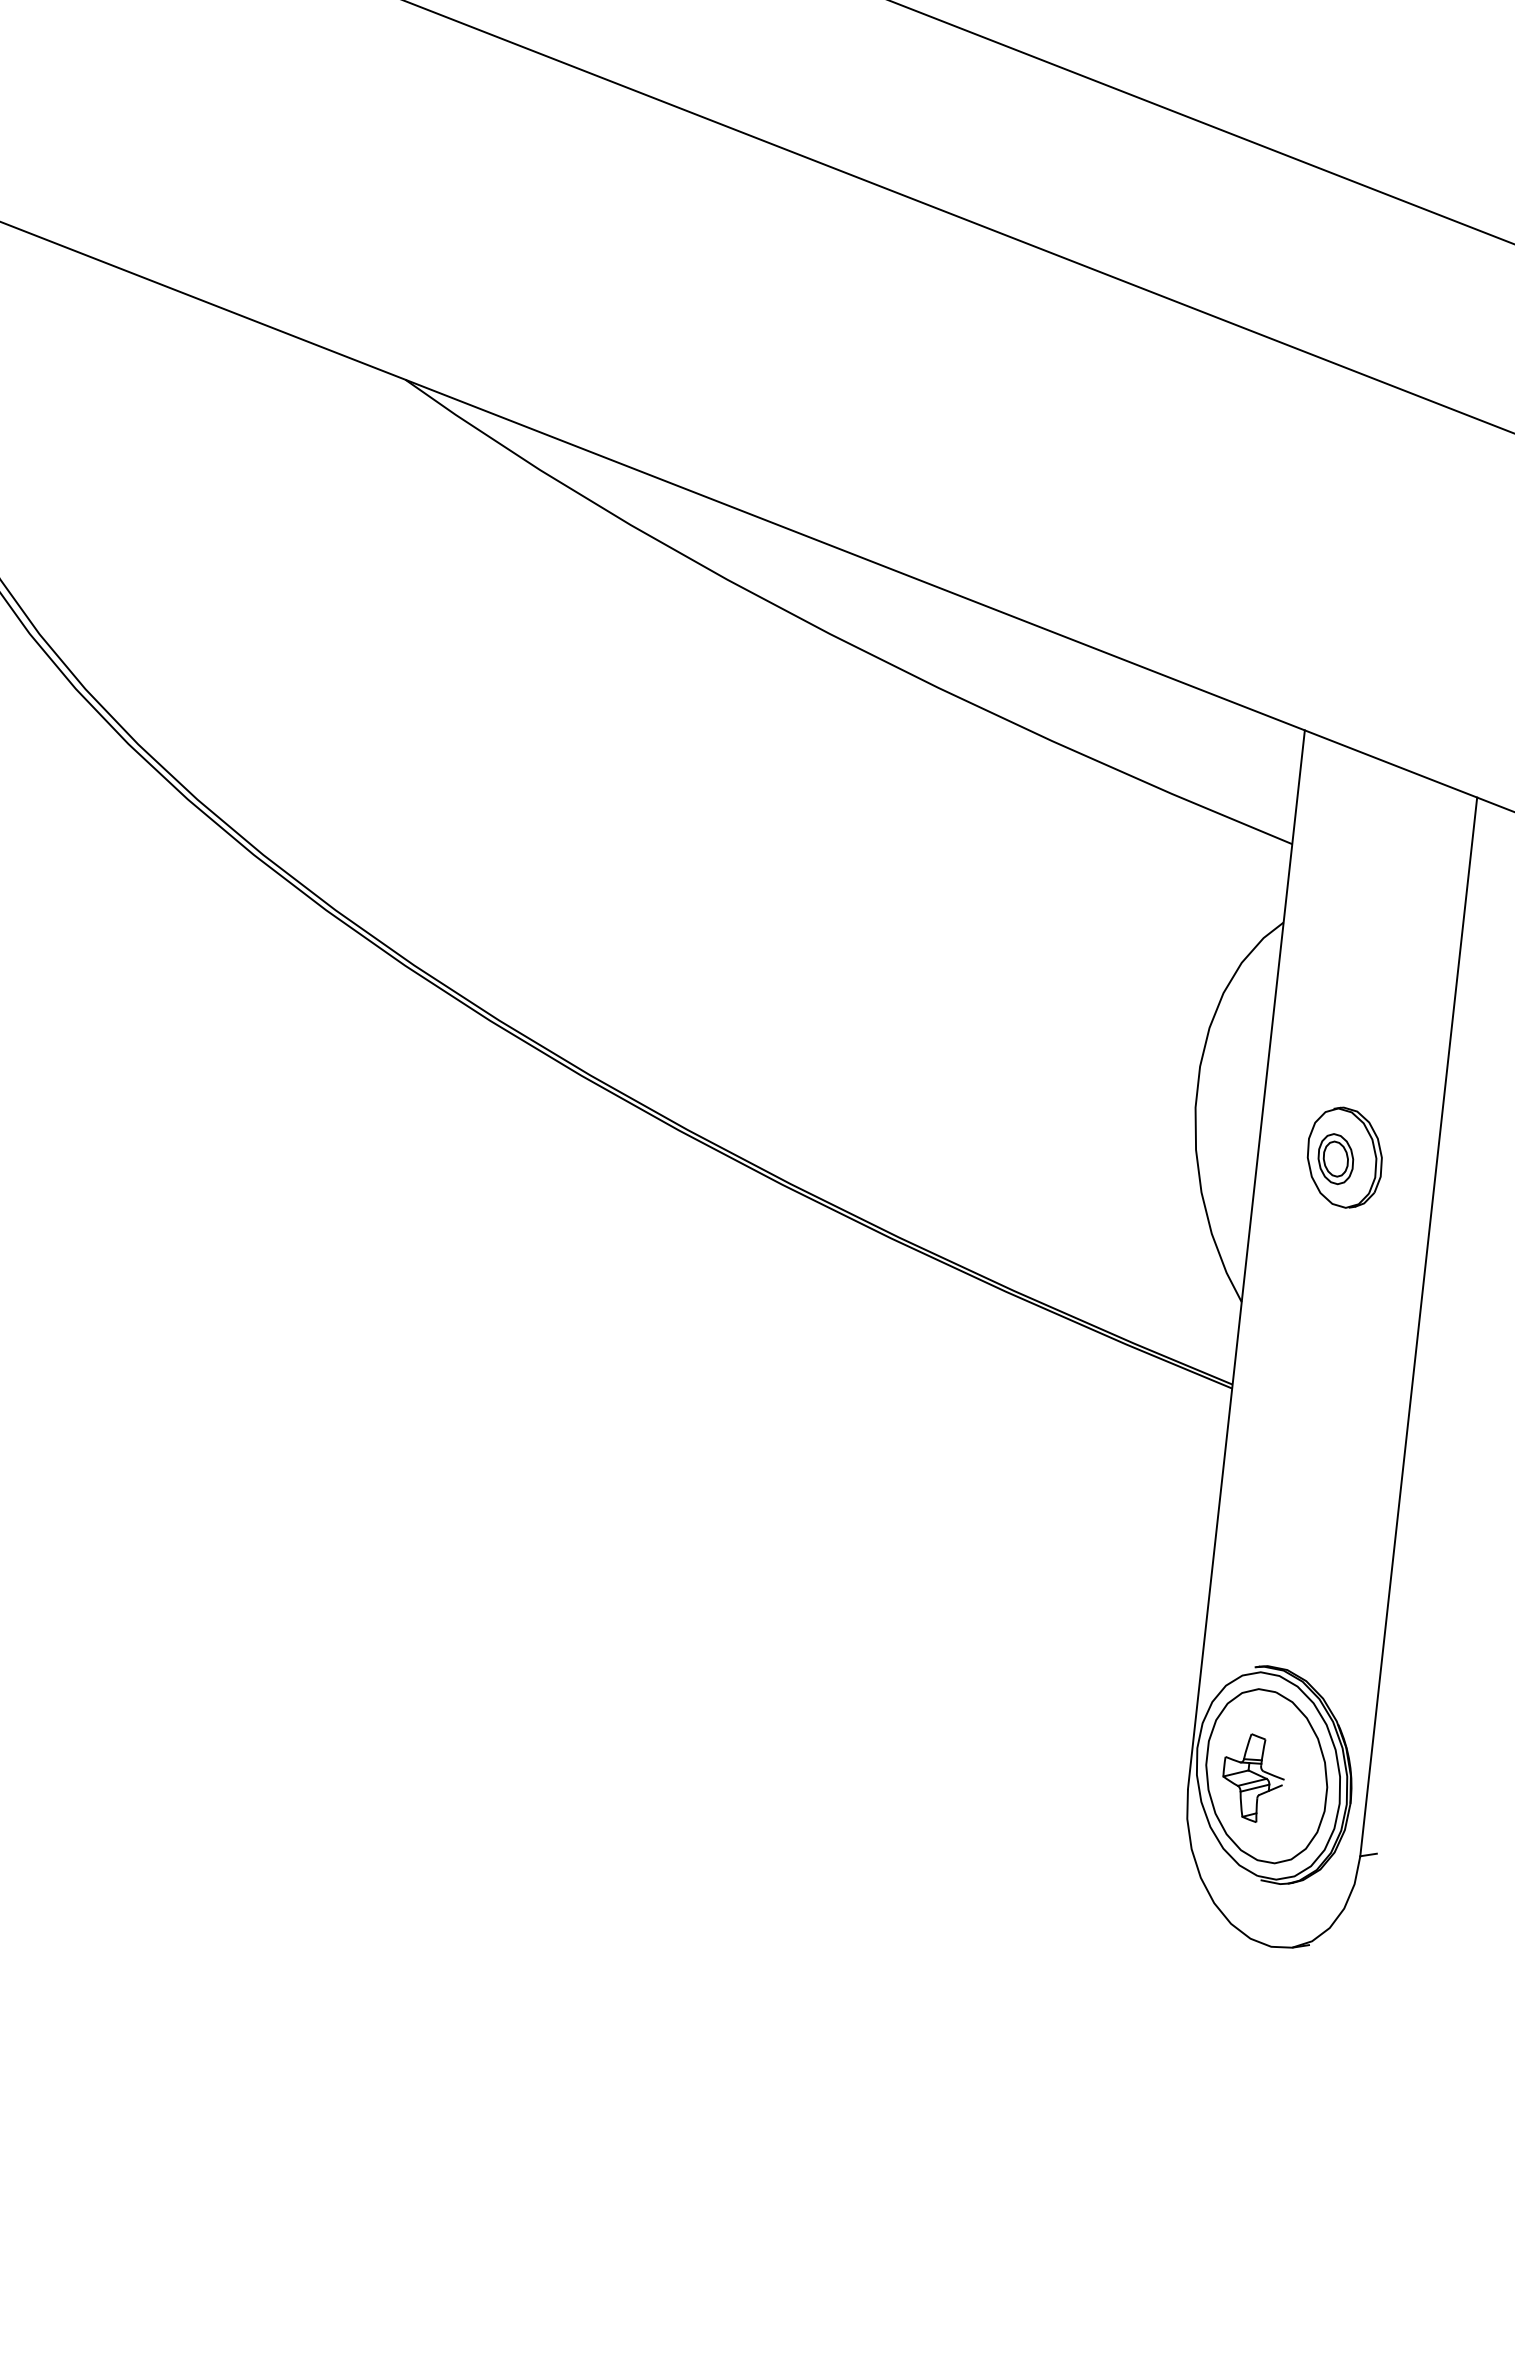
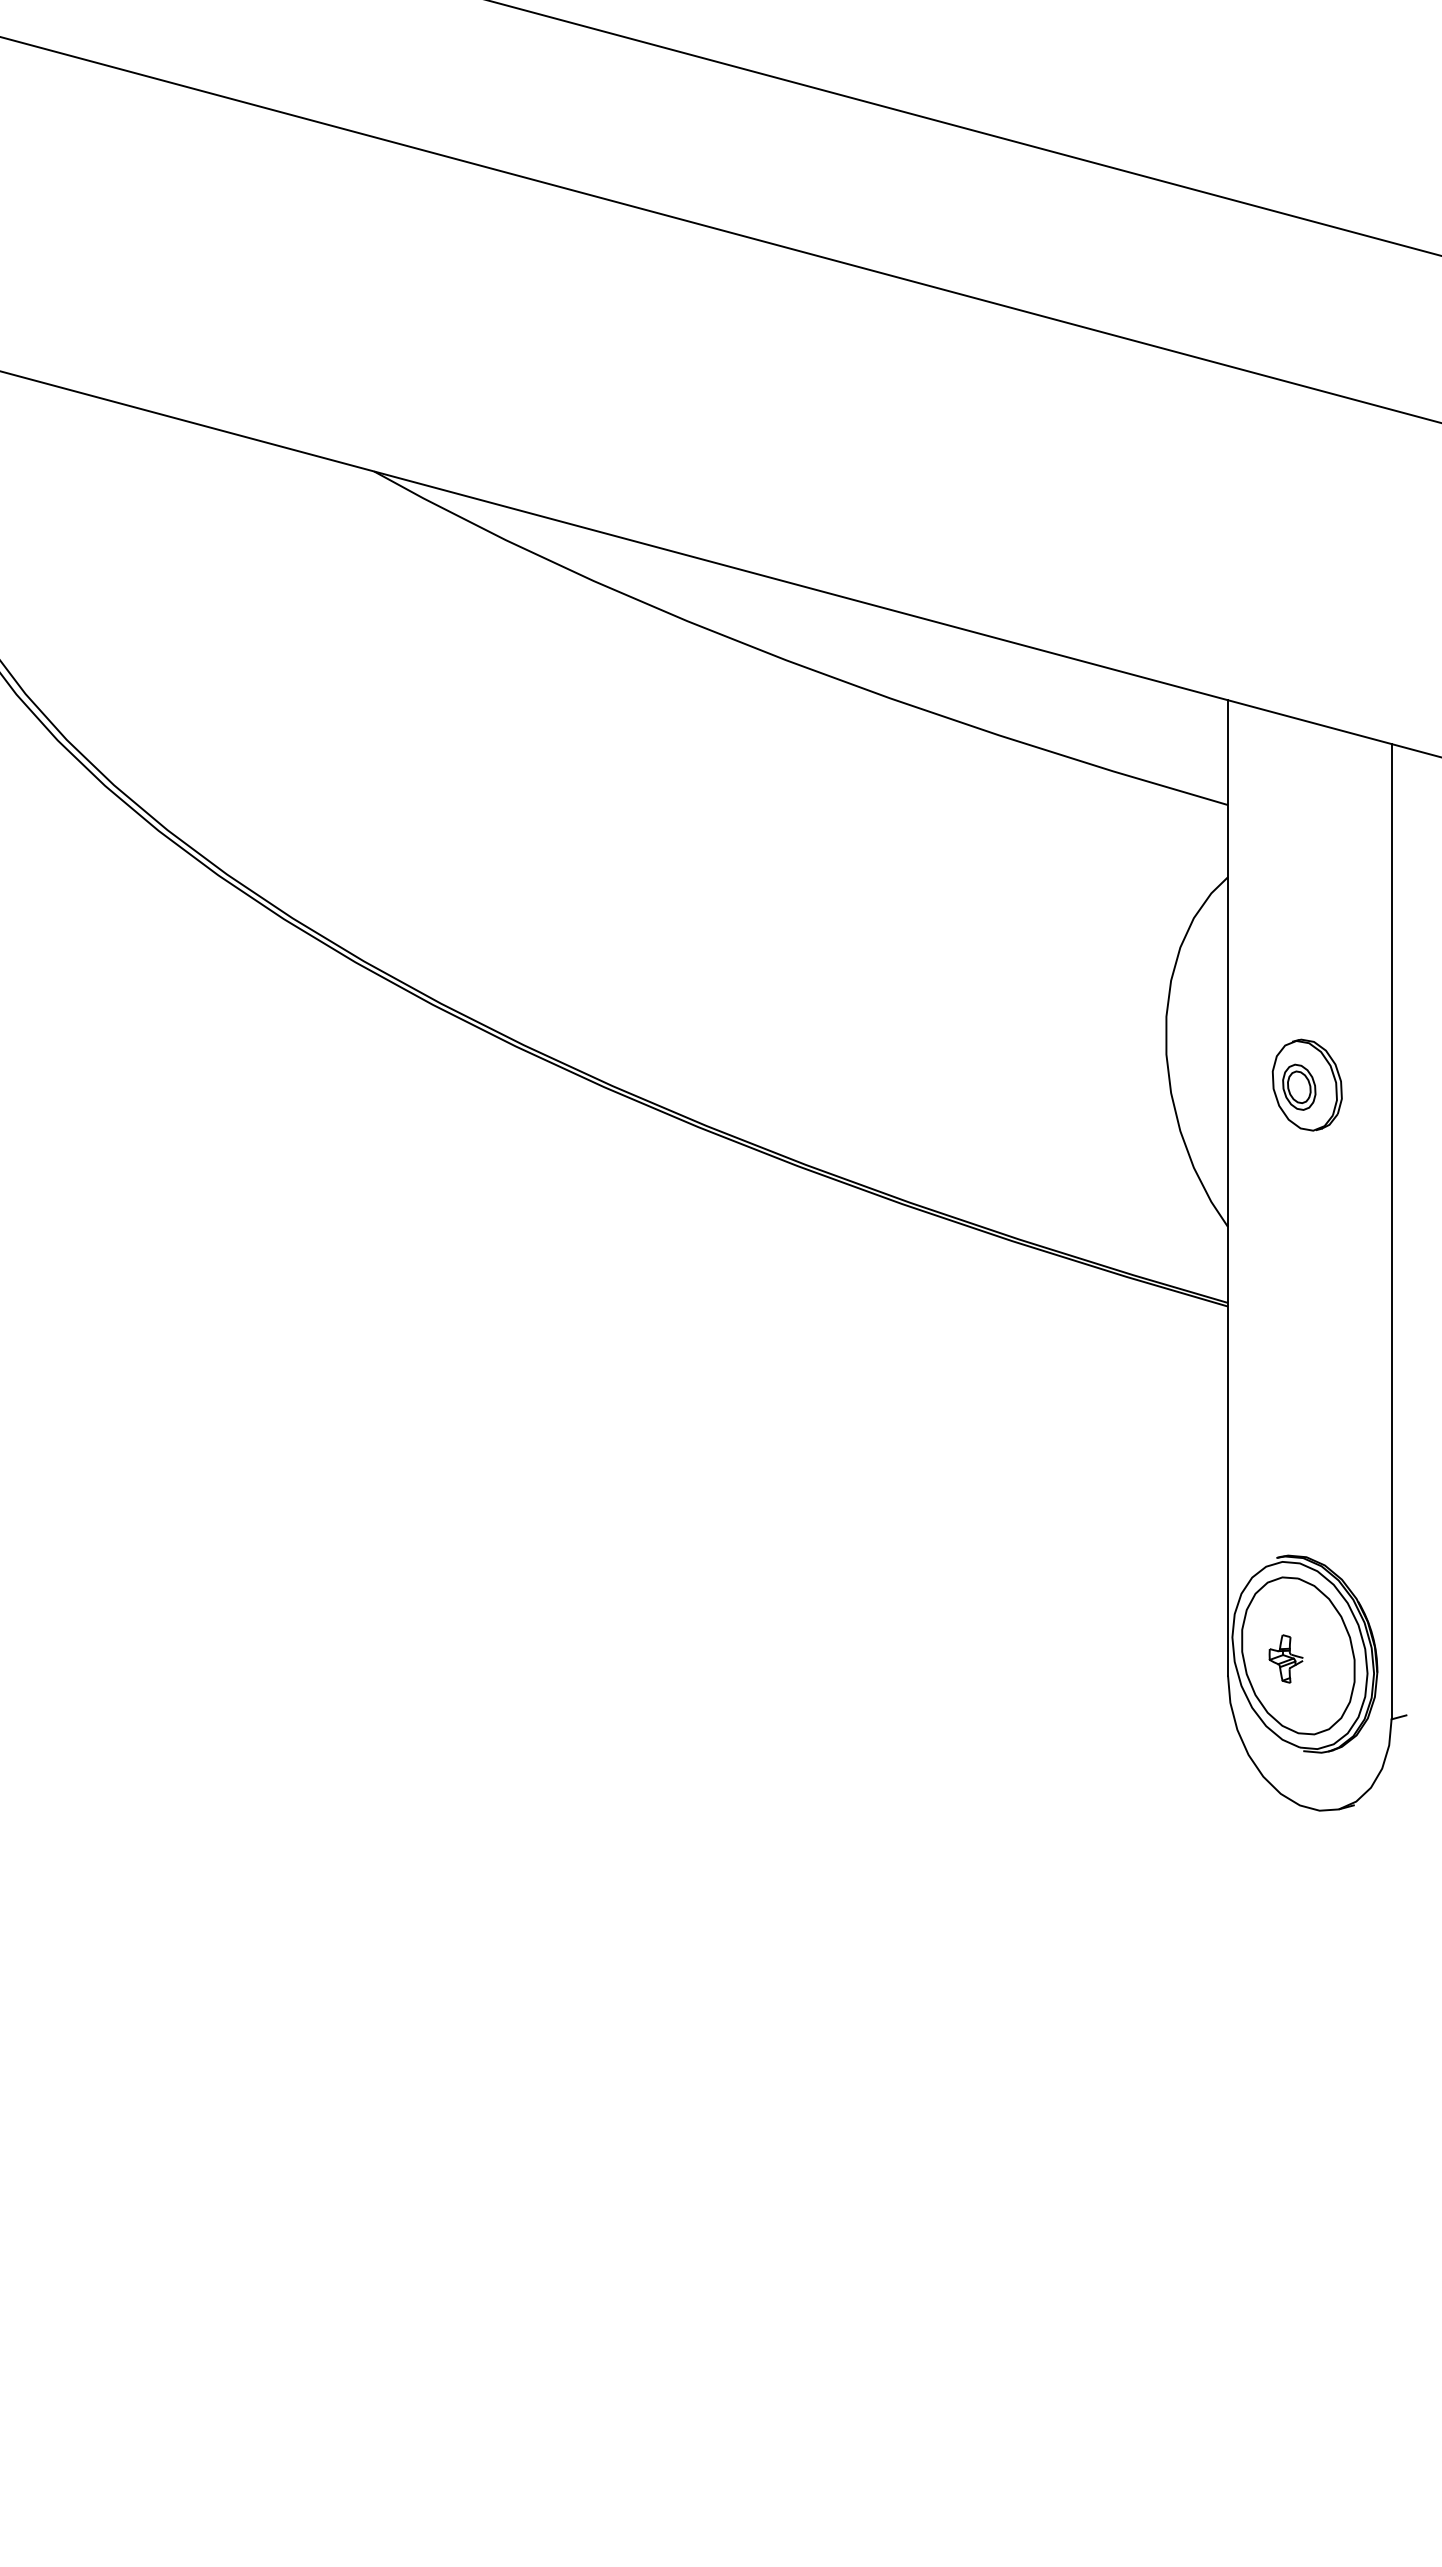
part: (1252, 1777) -> (1285, 1658), size x0.6

